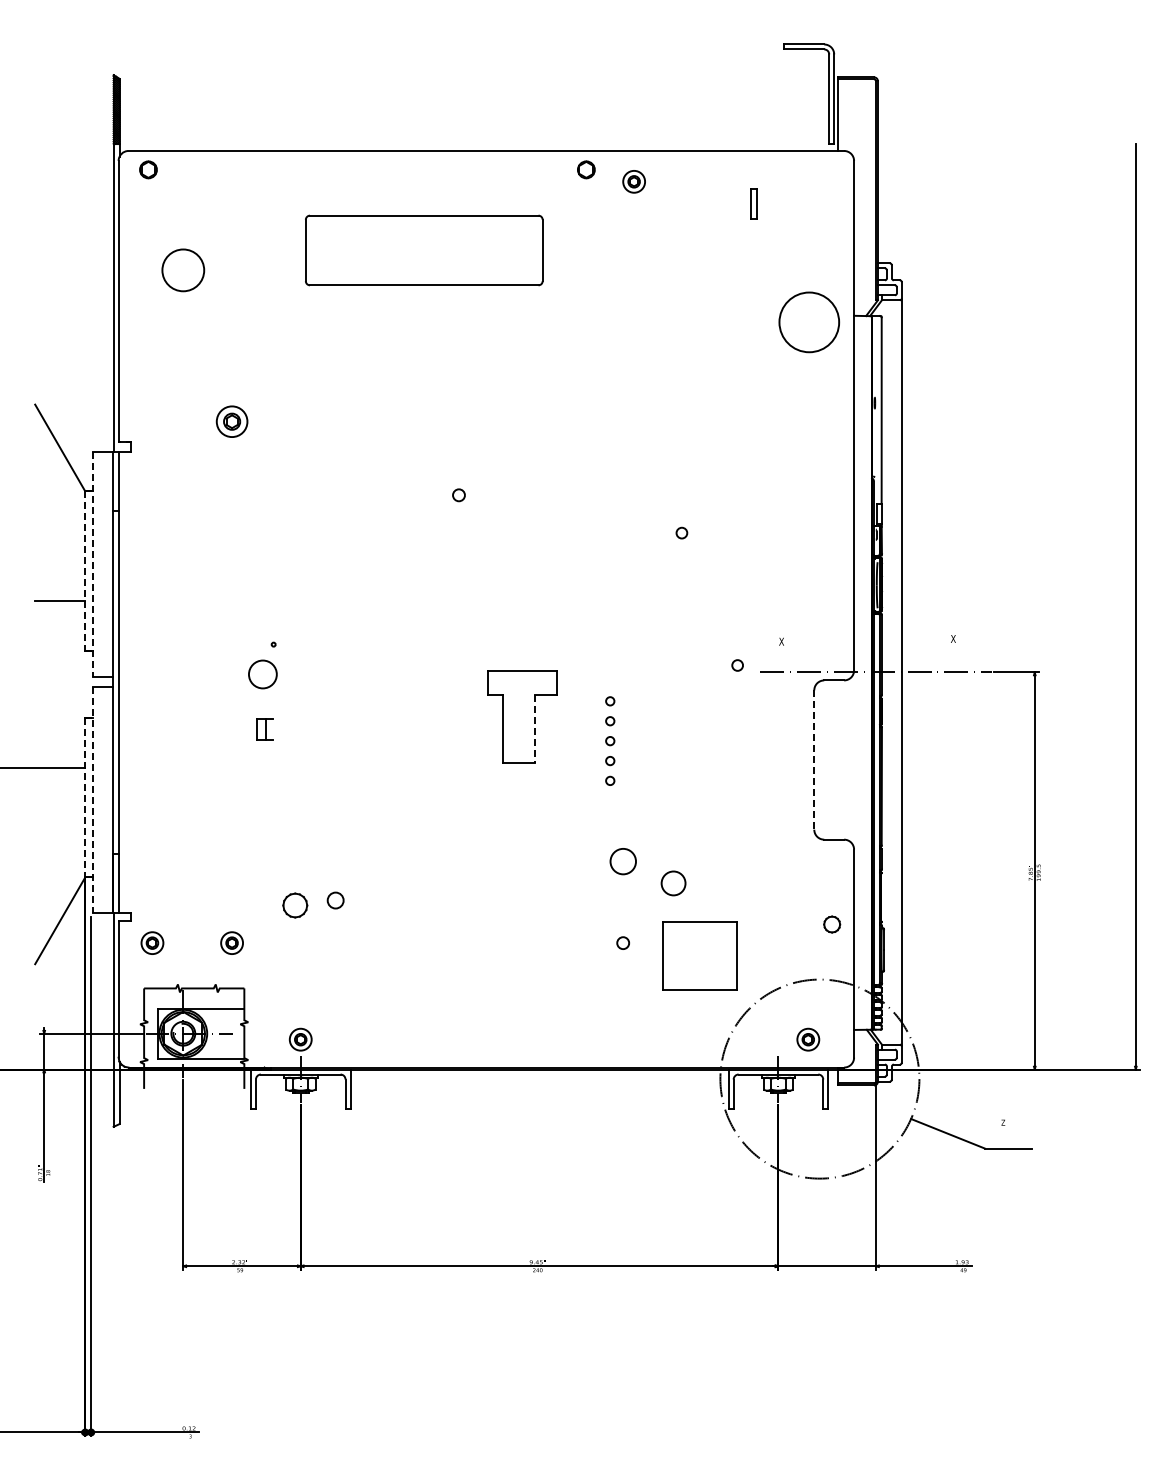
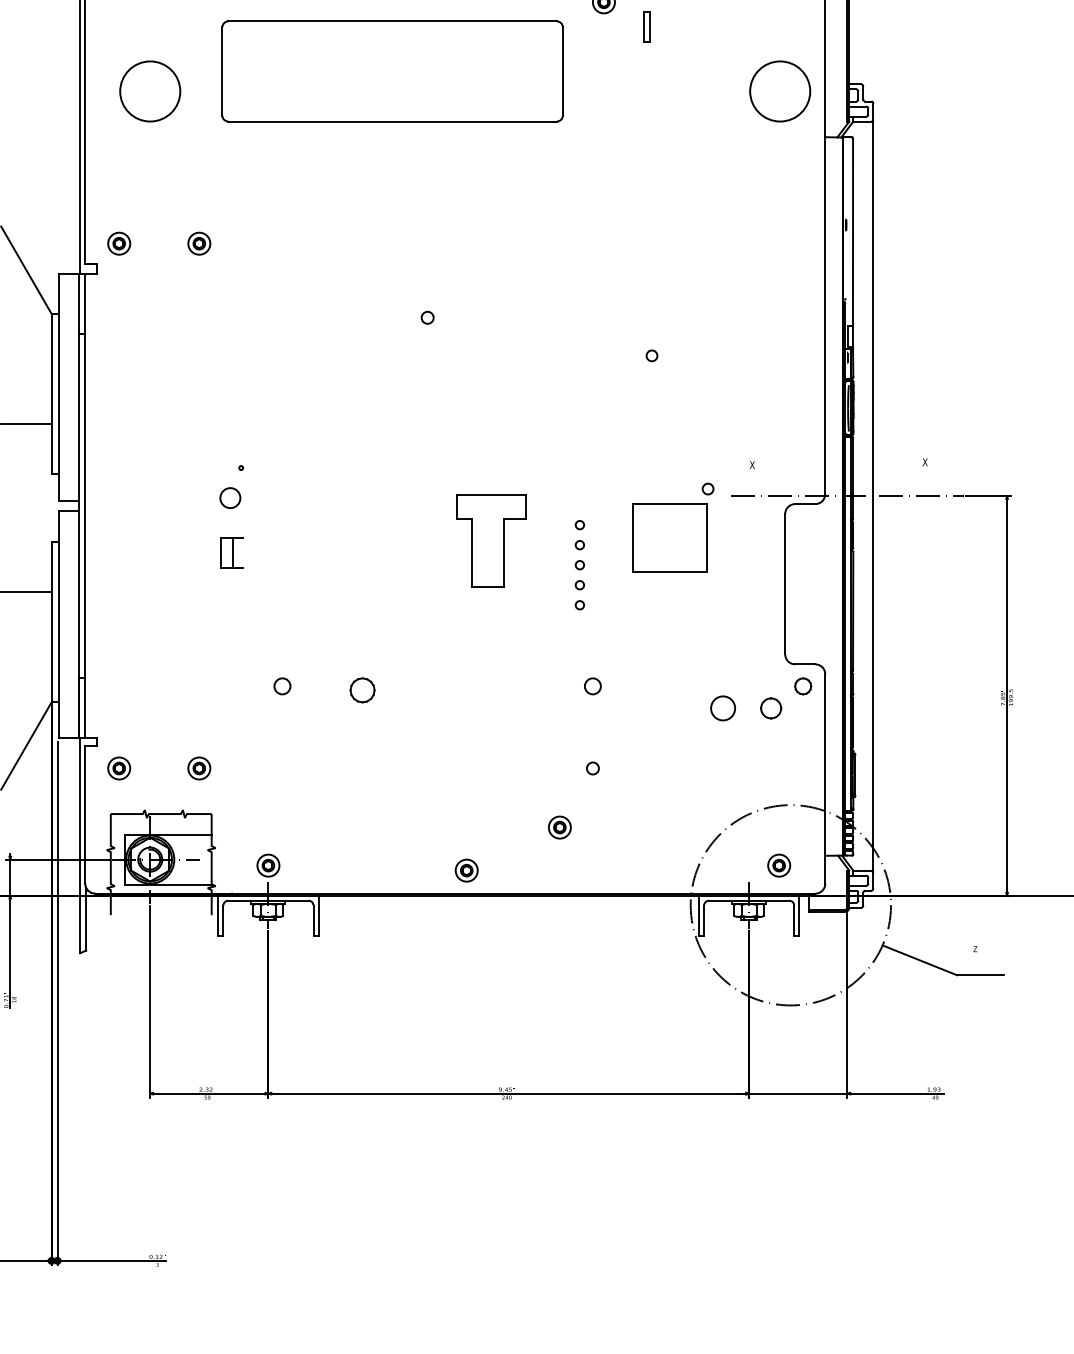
part: (753, 203) -> (646, 27), moved
part: (424, 250) -> (392, 71), size x1.43
circle: (183, 270) -> (150, 91), size x1.43
circle: (809, 322) -> (780, 91), moved
part: (152, 421) -> (119, 243), added
part: (231, 421) -> (198, 243), size x0.71
line: (92, 564) -> (58, 387), dashed -> solid
line: (85, 570) -> (51, 393), dashed -> solid
circle: (262, 674) -> (229, 498), size x0.71
part: (264, 728) -> (231, 552), size x1.43
line: (534, 729) -> (503, 553), dashed -> solid
line: (814, 760) -> (785, 584), dashed -> solid
line: (85, 797) -> (51, 621), dashed -> solid
line: (92, 800) -> (58, 624), dashed -> solid
circle: (622, 861) -> (592, 686), size x0.62
circle: (673, 883) -> (723, 708), moved
part: (800, 883) -> (771, 708), added
circle: (335, 900) -> (282, 686), moved
part: (295, 905) -> (362, 690), moved
part: (832, 924) -> (803, 686), moved
part: (699, 955) -> (669, 537), moved
part: (590, 1001) -> (560, 827), added
part: (497, 1044) -> (466, 870), added

